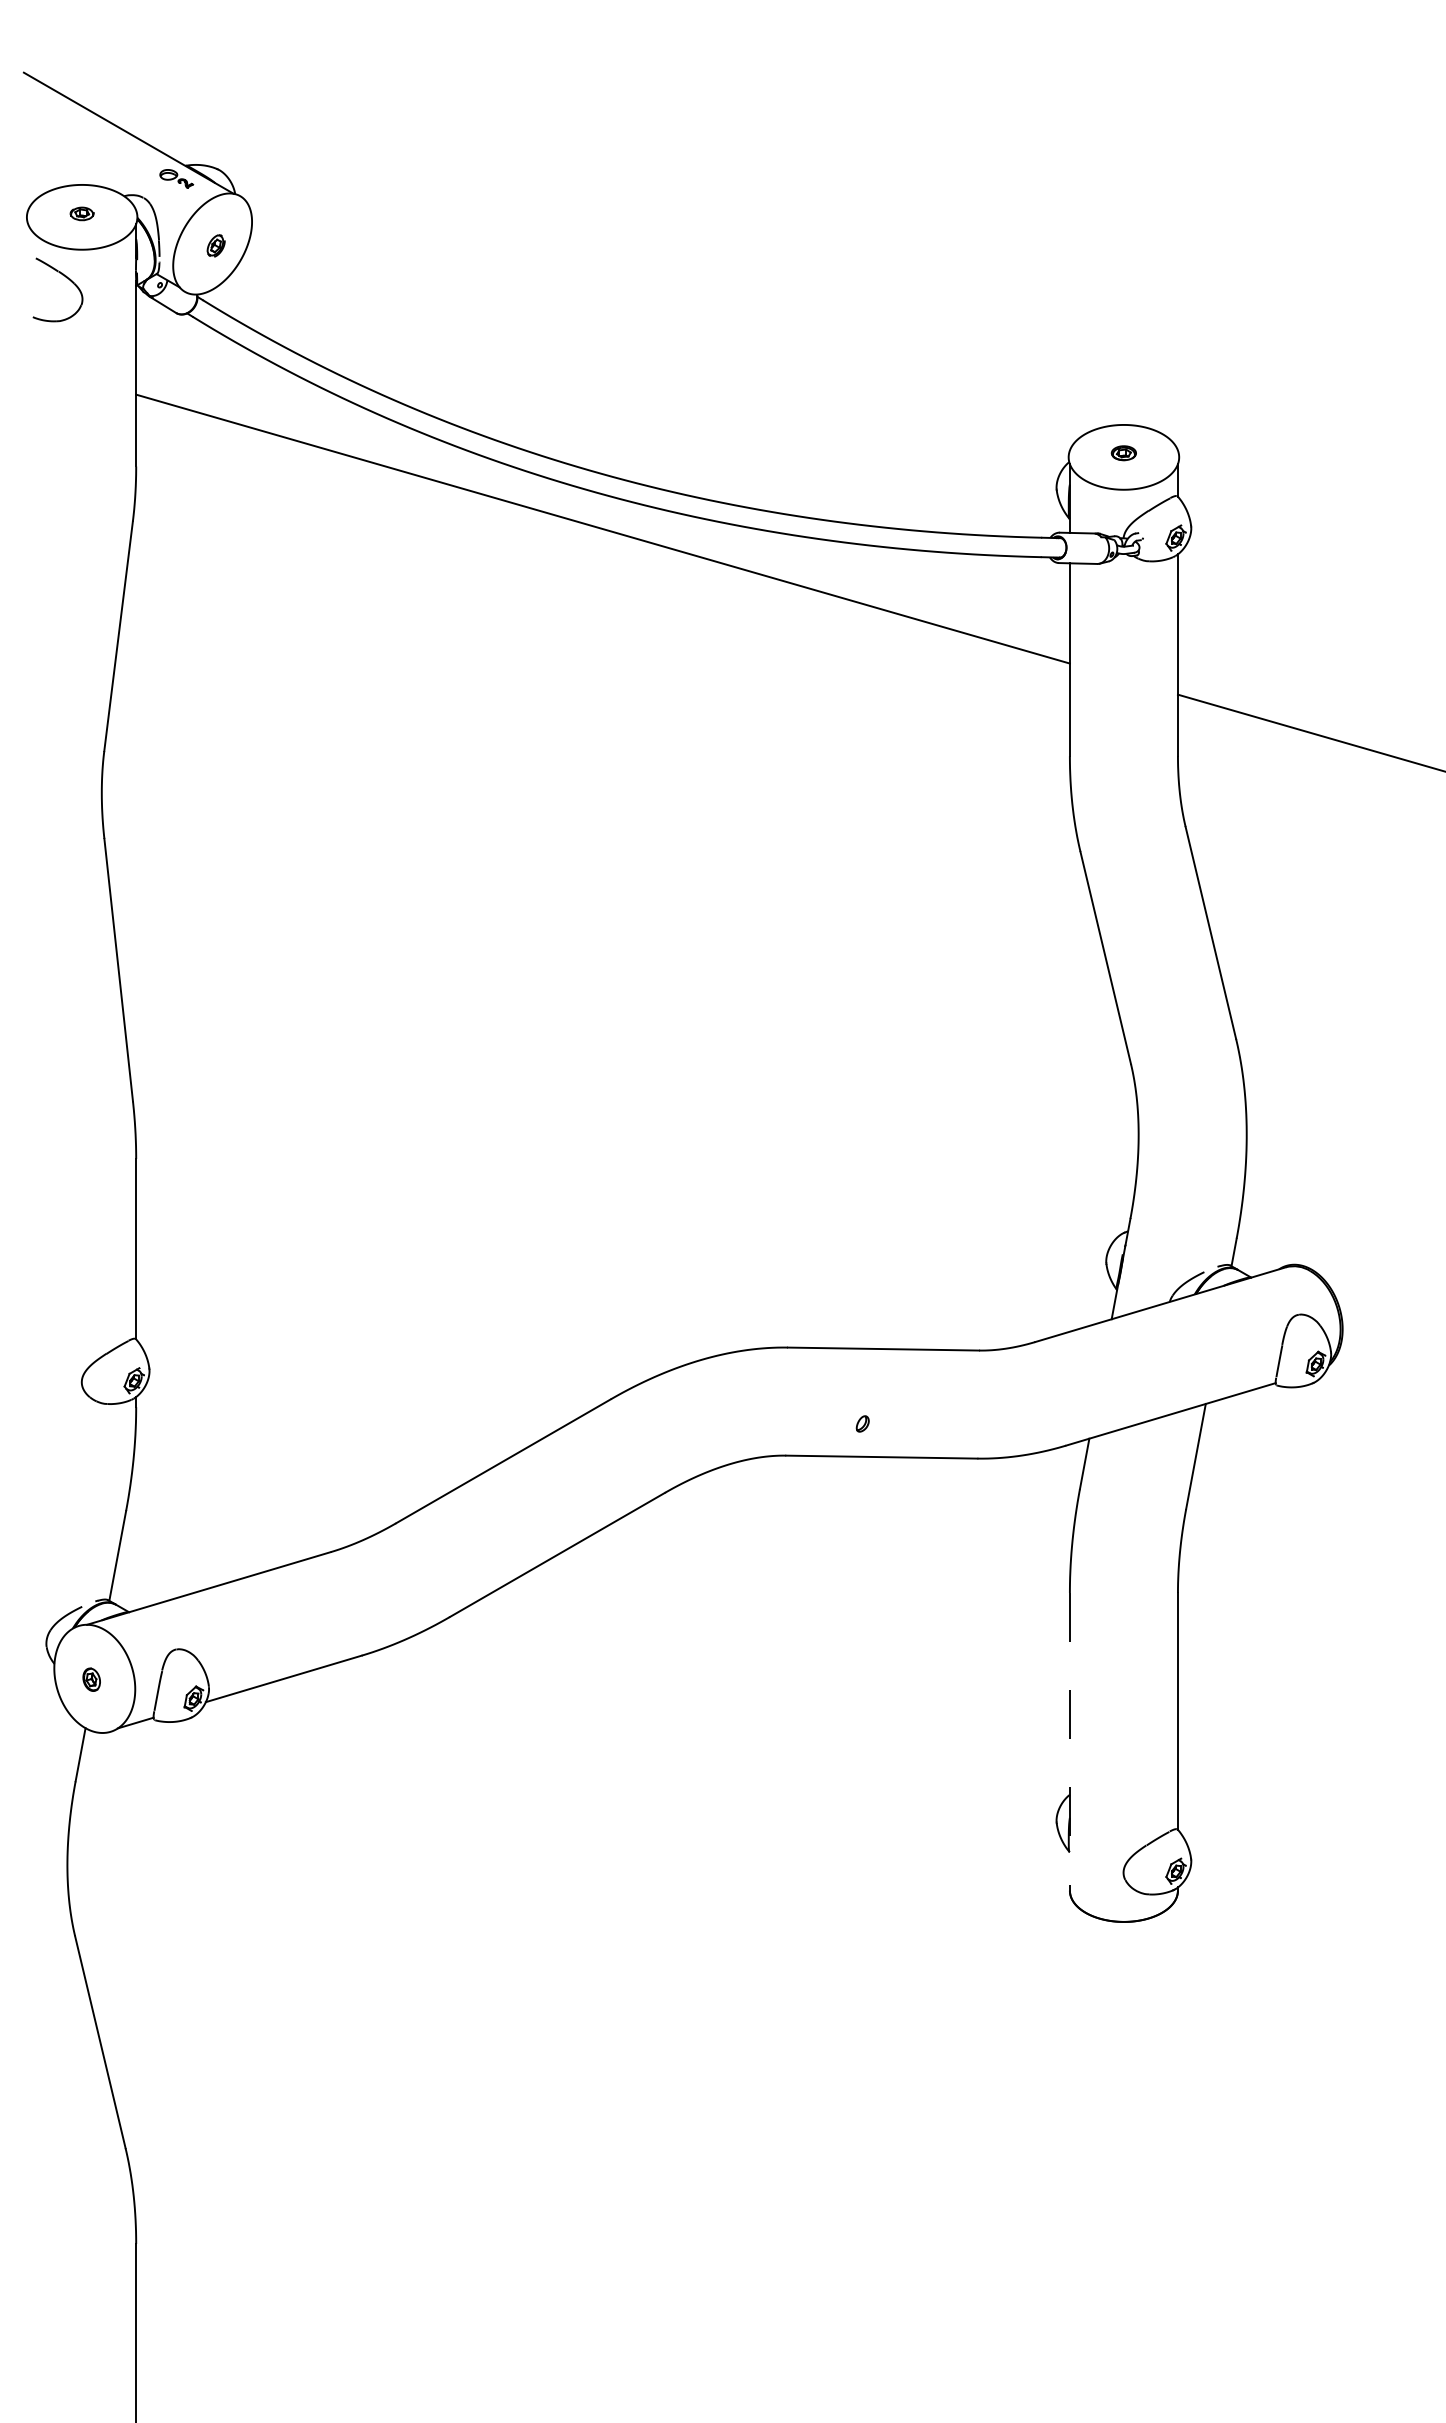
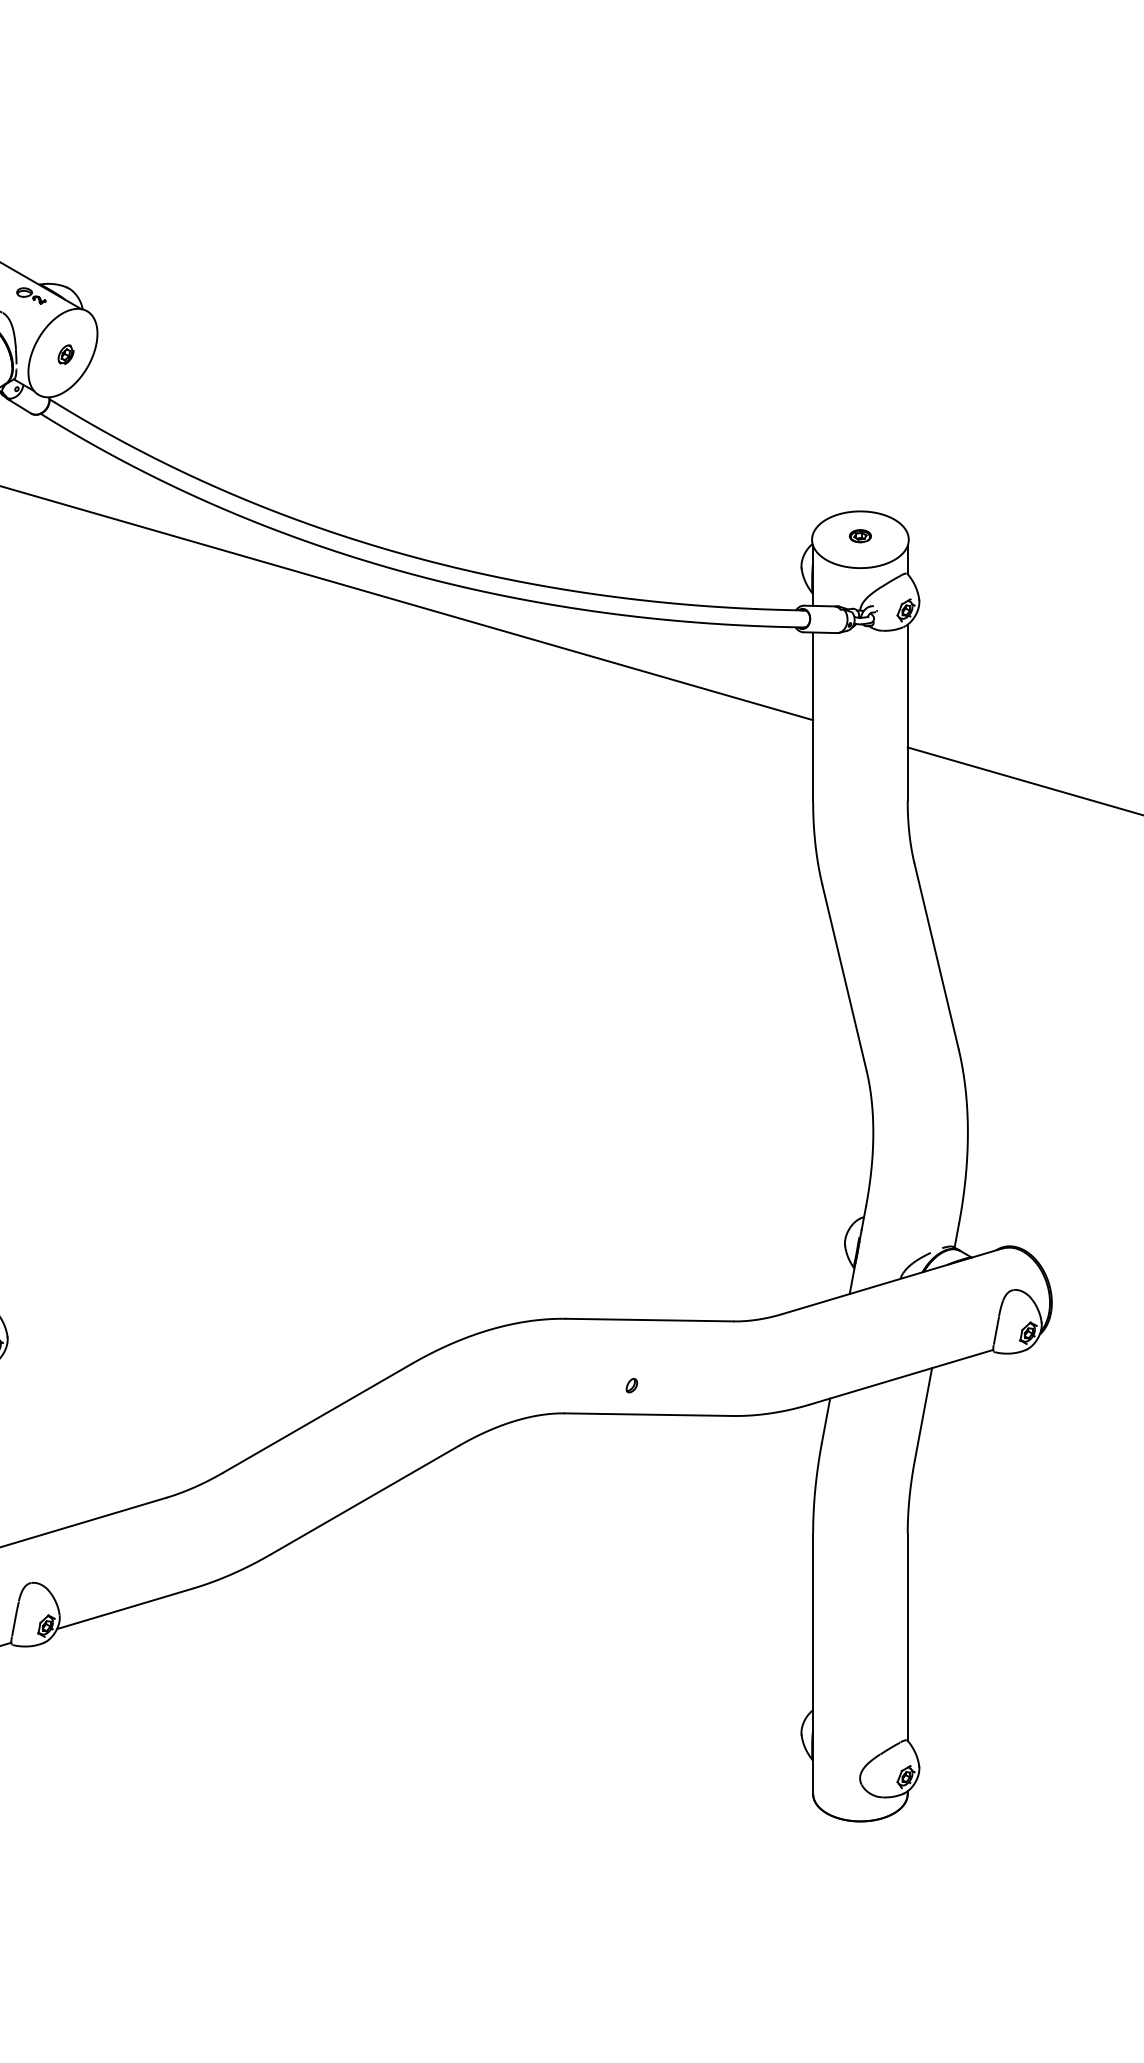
line: (1069, 1741) -> (812, 1663), dashed -> solid

